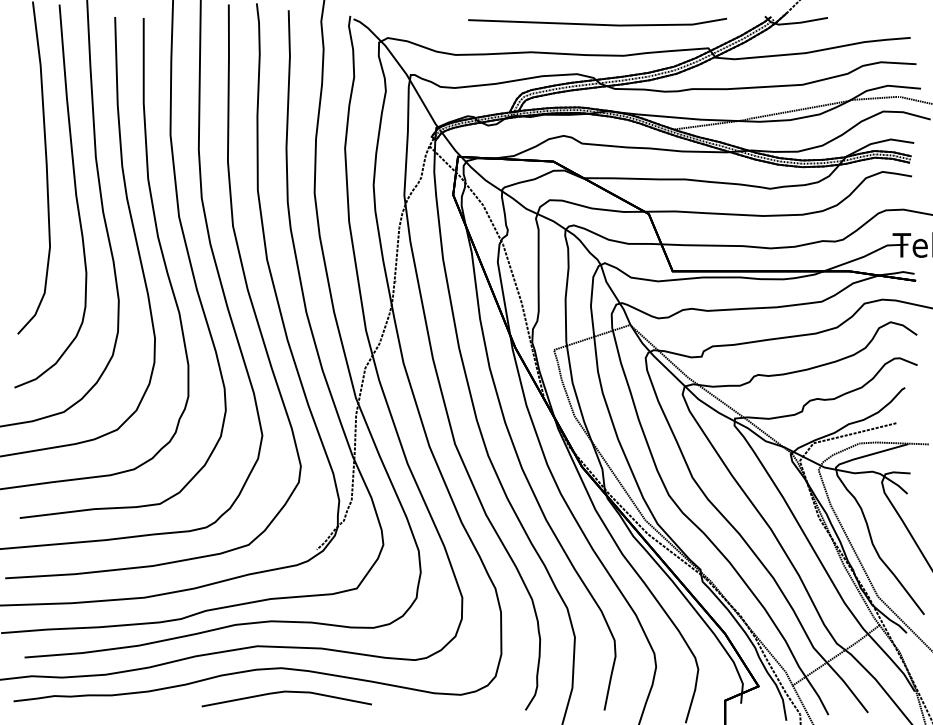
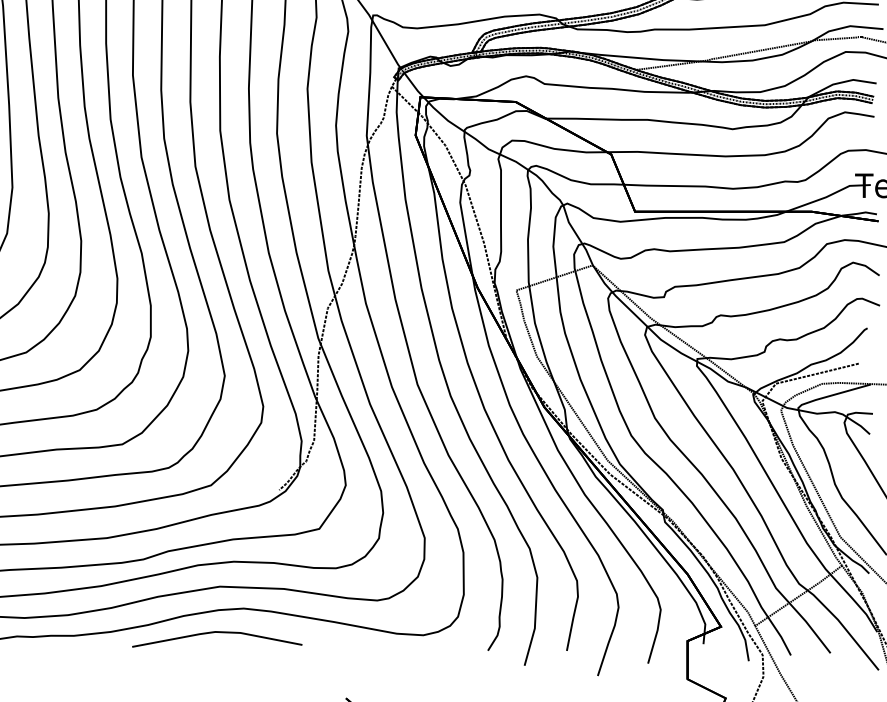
line: (286, 692) -> (216, 632), moved

